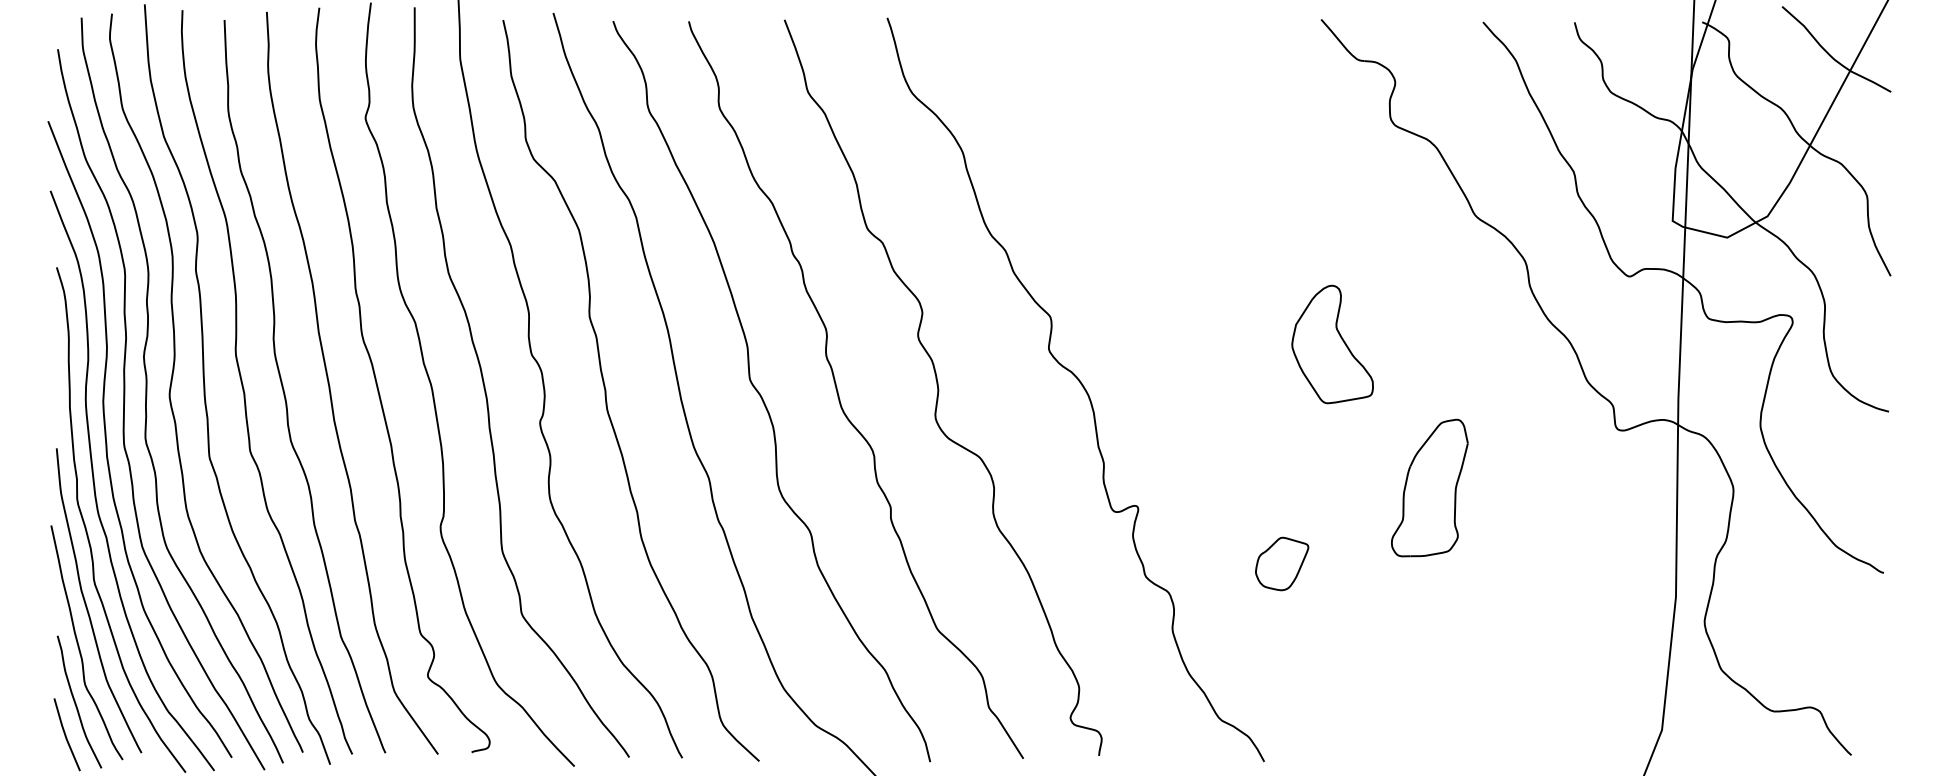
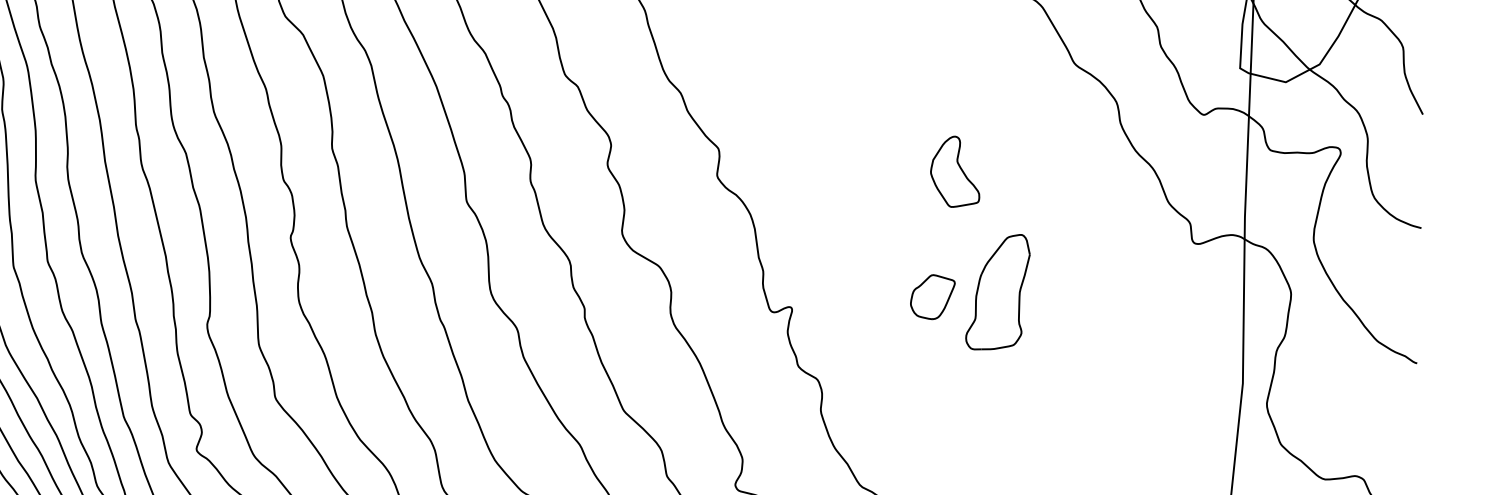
part: (1332, 344) -> (954, 171), size x0.71
part: (1429, 487) -> (997, 291), moved
part: (1282, 563) -> (933, 296), moved

